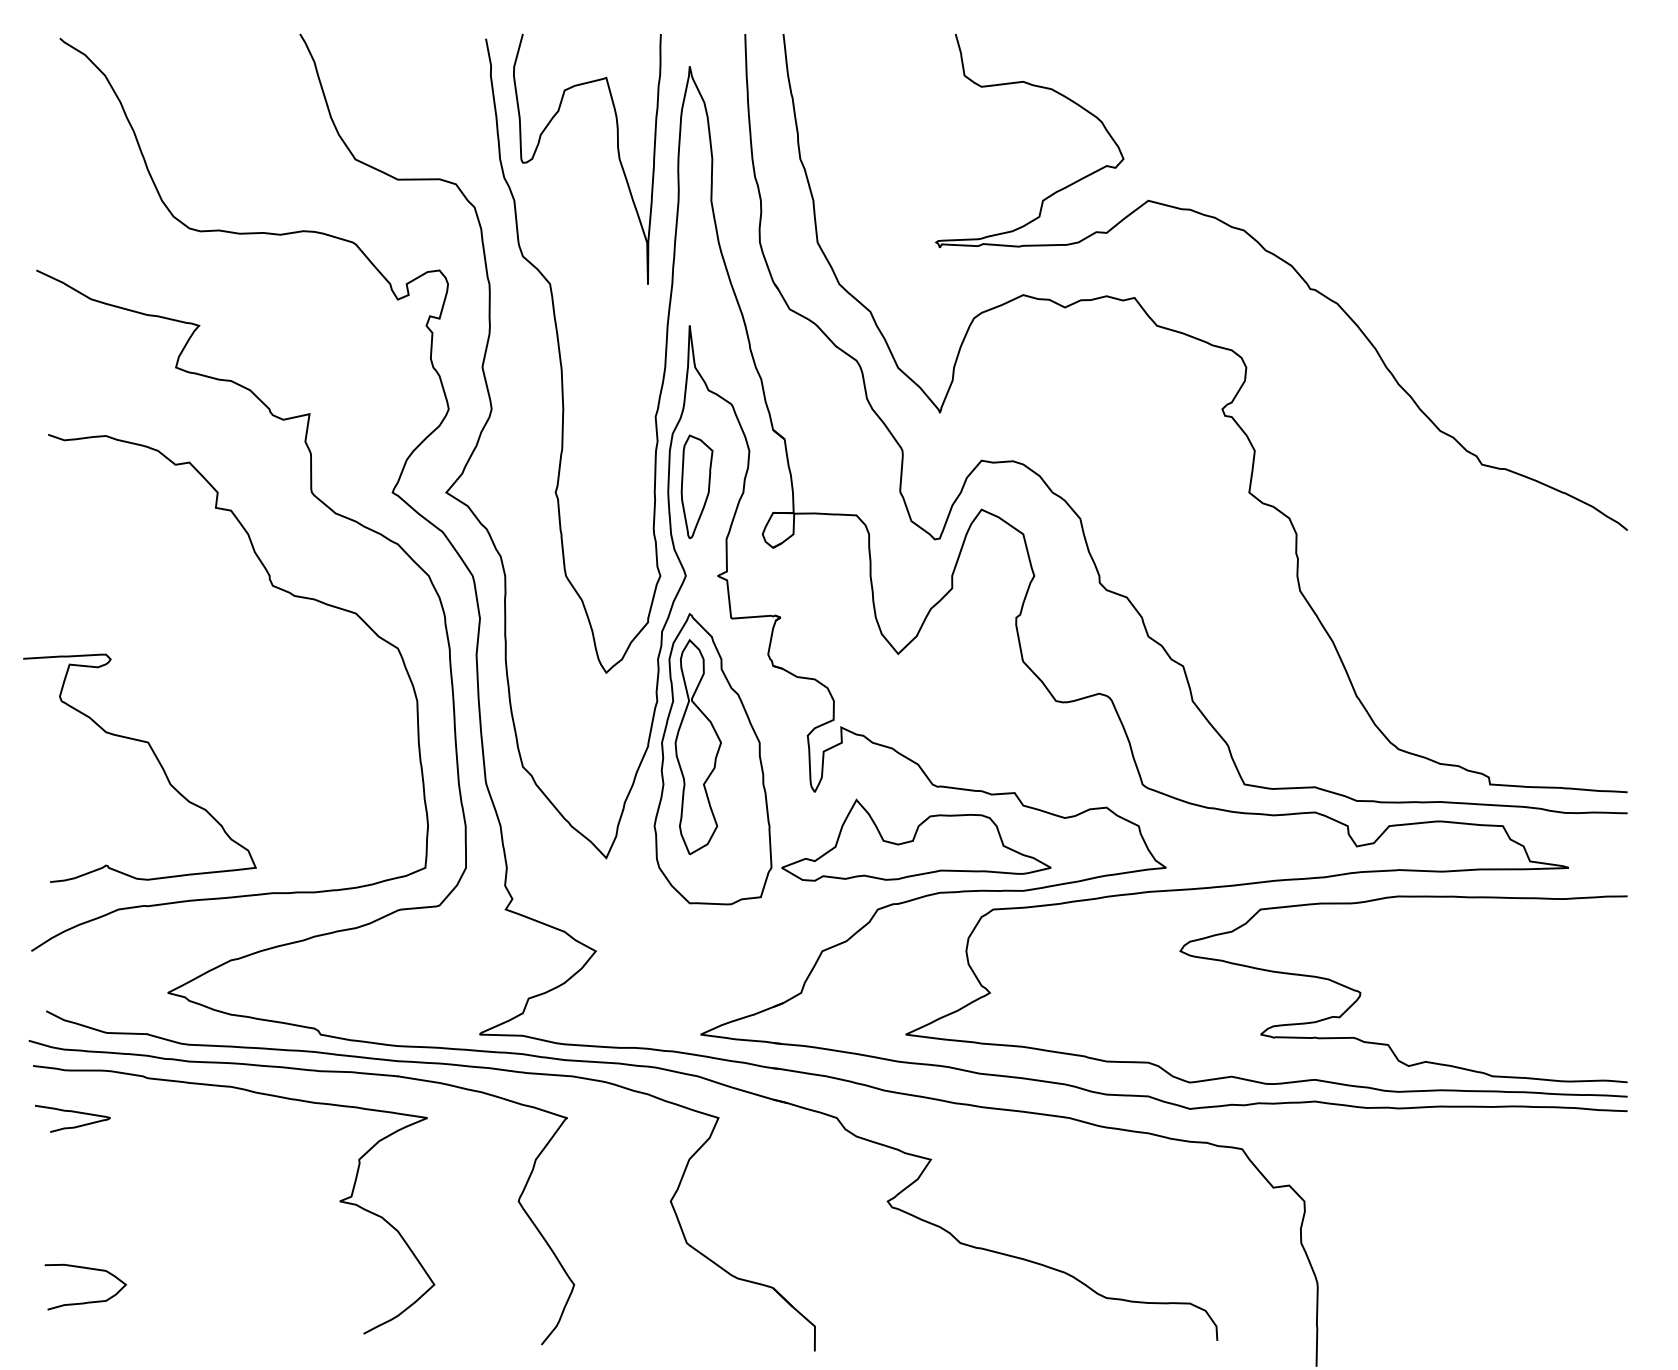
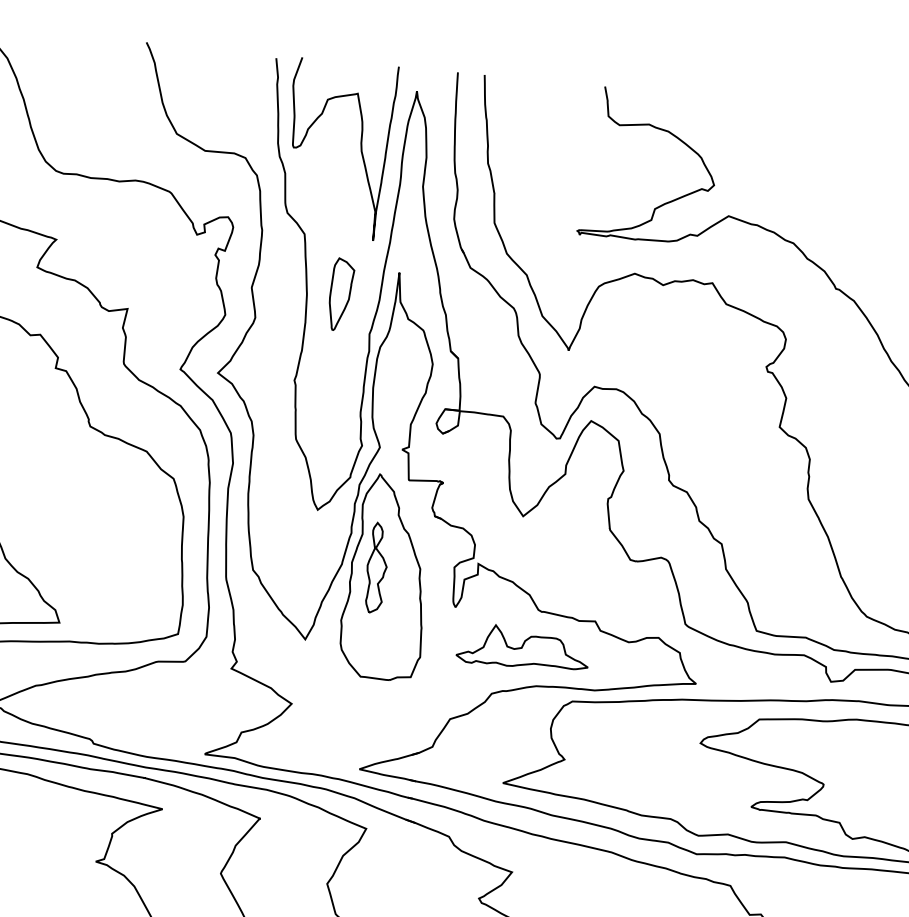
part: (696, 486) -> (340, 294), moved
part: (697, 747) -> (376, 568), size x0.6
part: (916, 839) -> (523, 647), size x0.7

